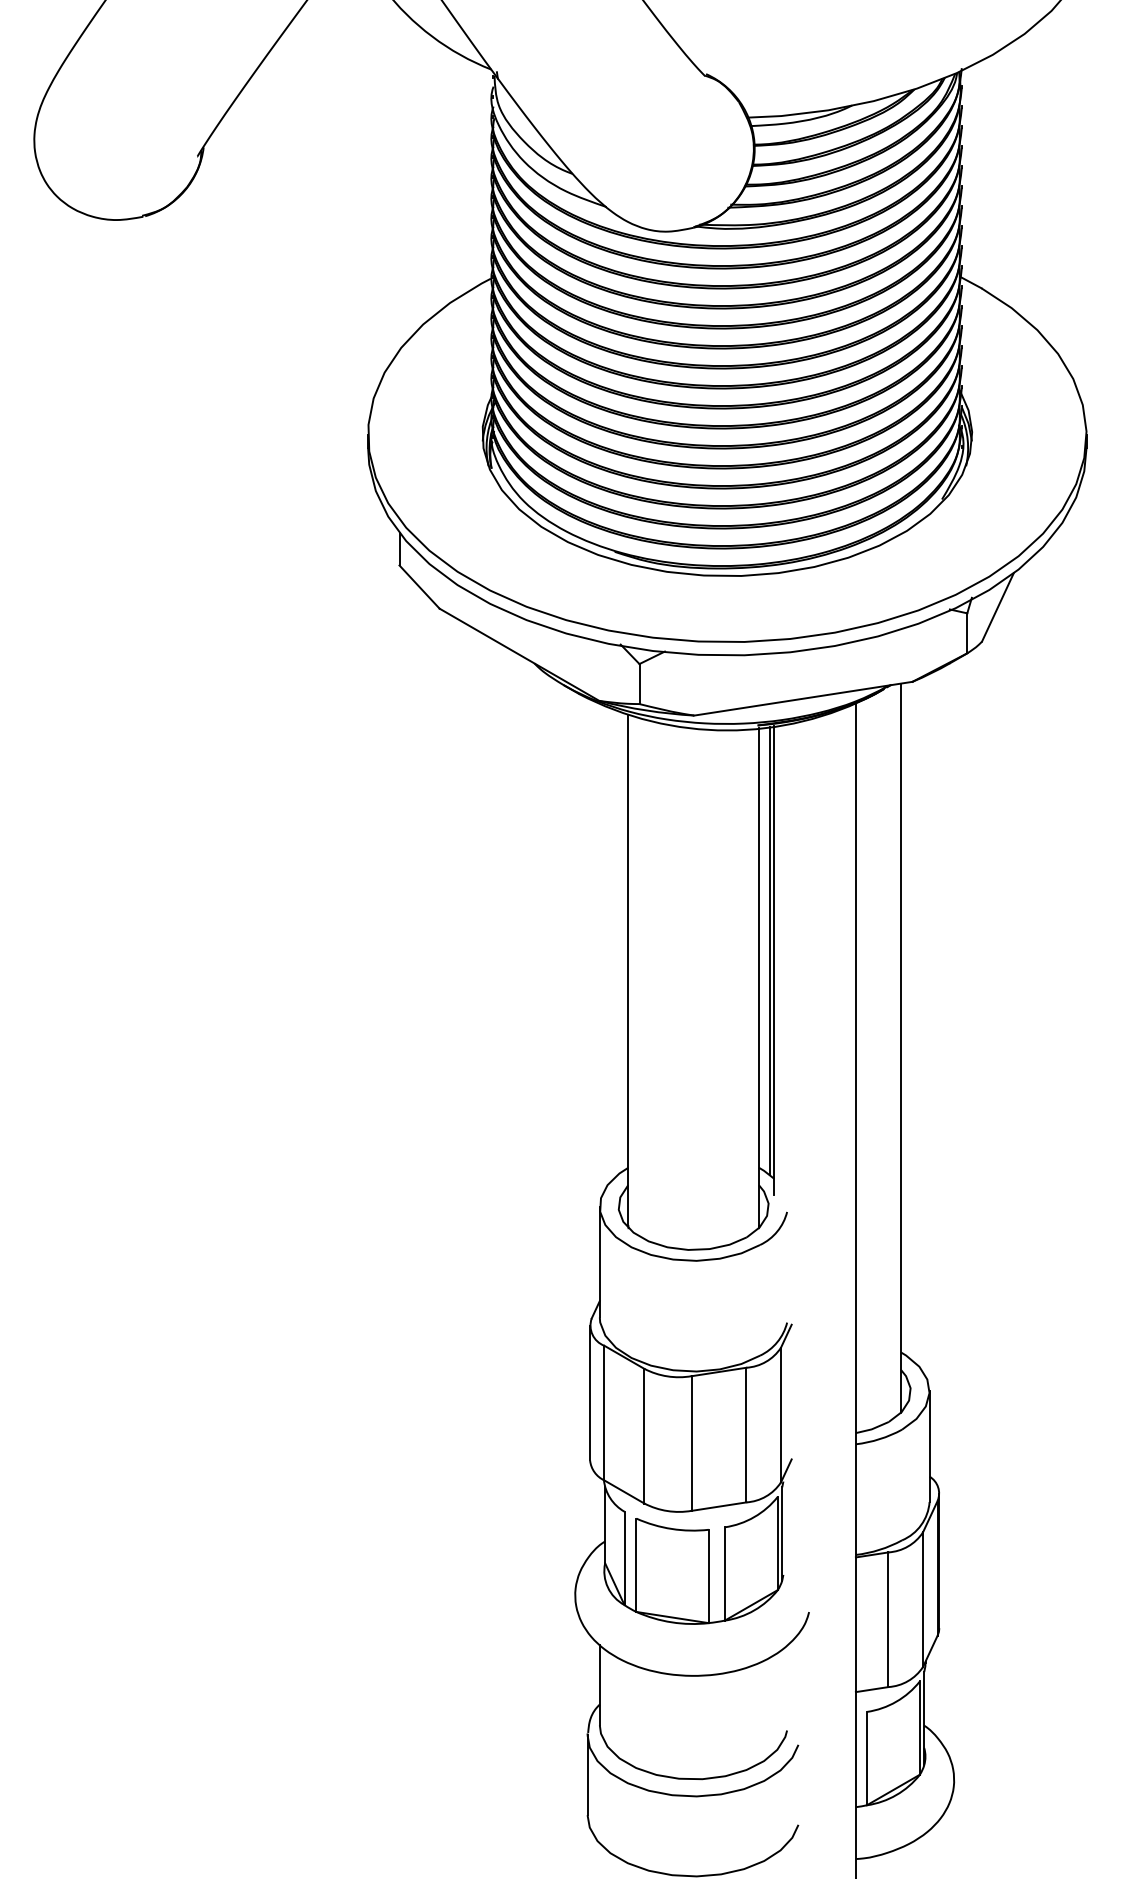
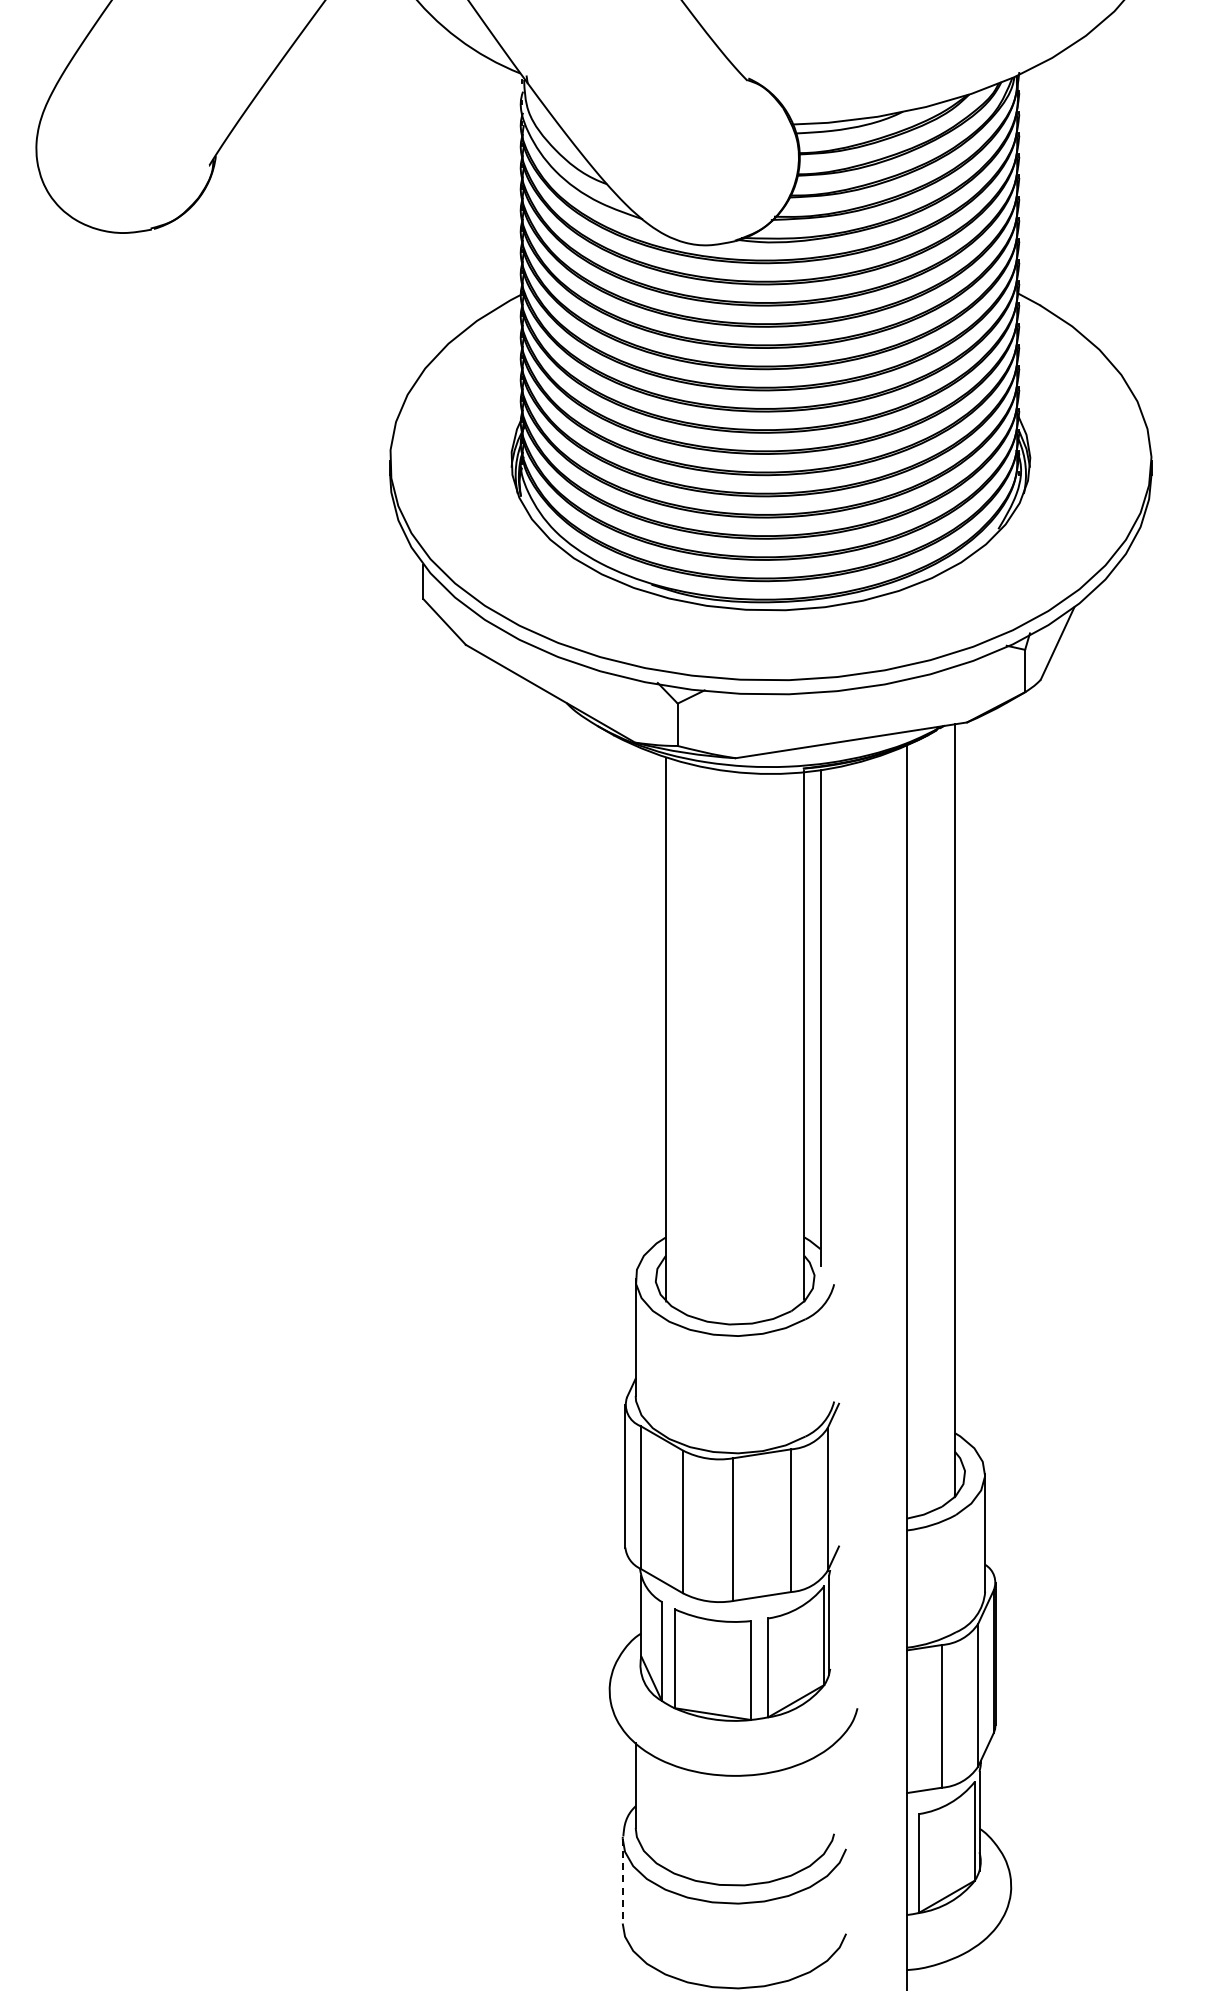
line: (770, 950) -> (816, 1007), removed
line: (587, 1775) -> (622, 1881), solid -> dashed

